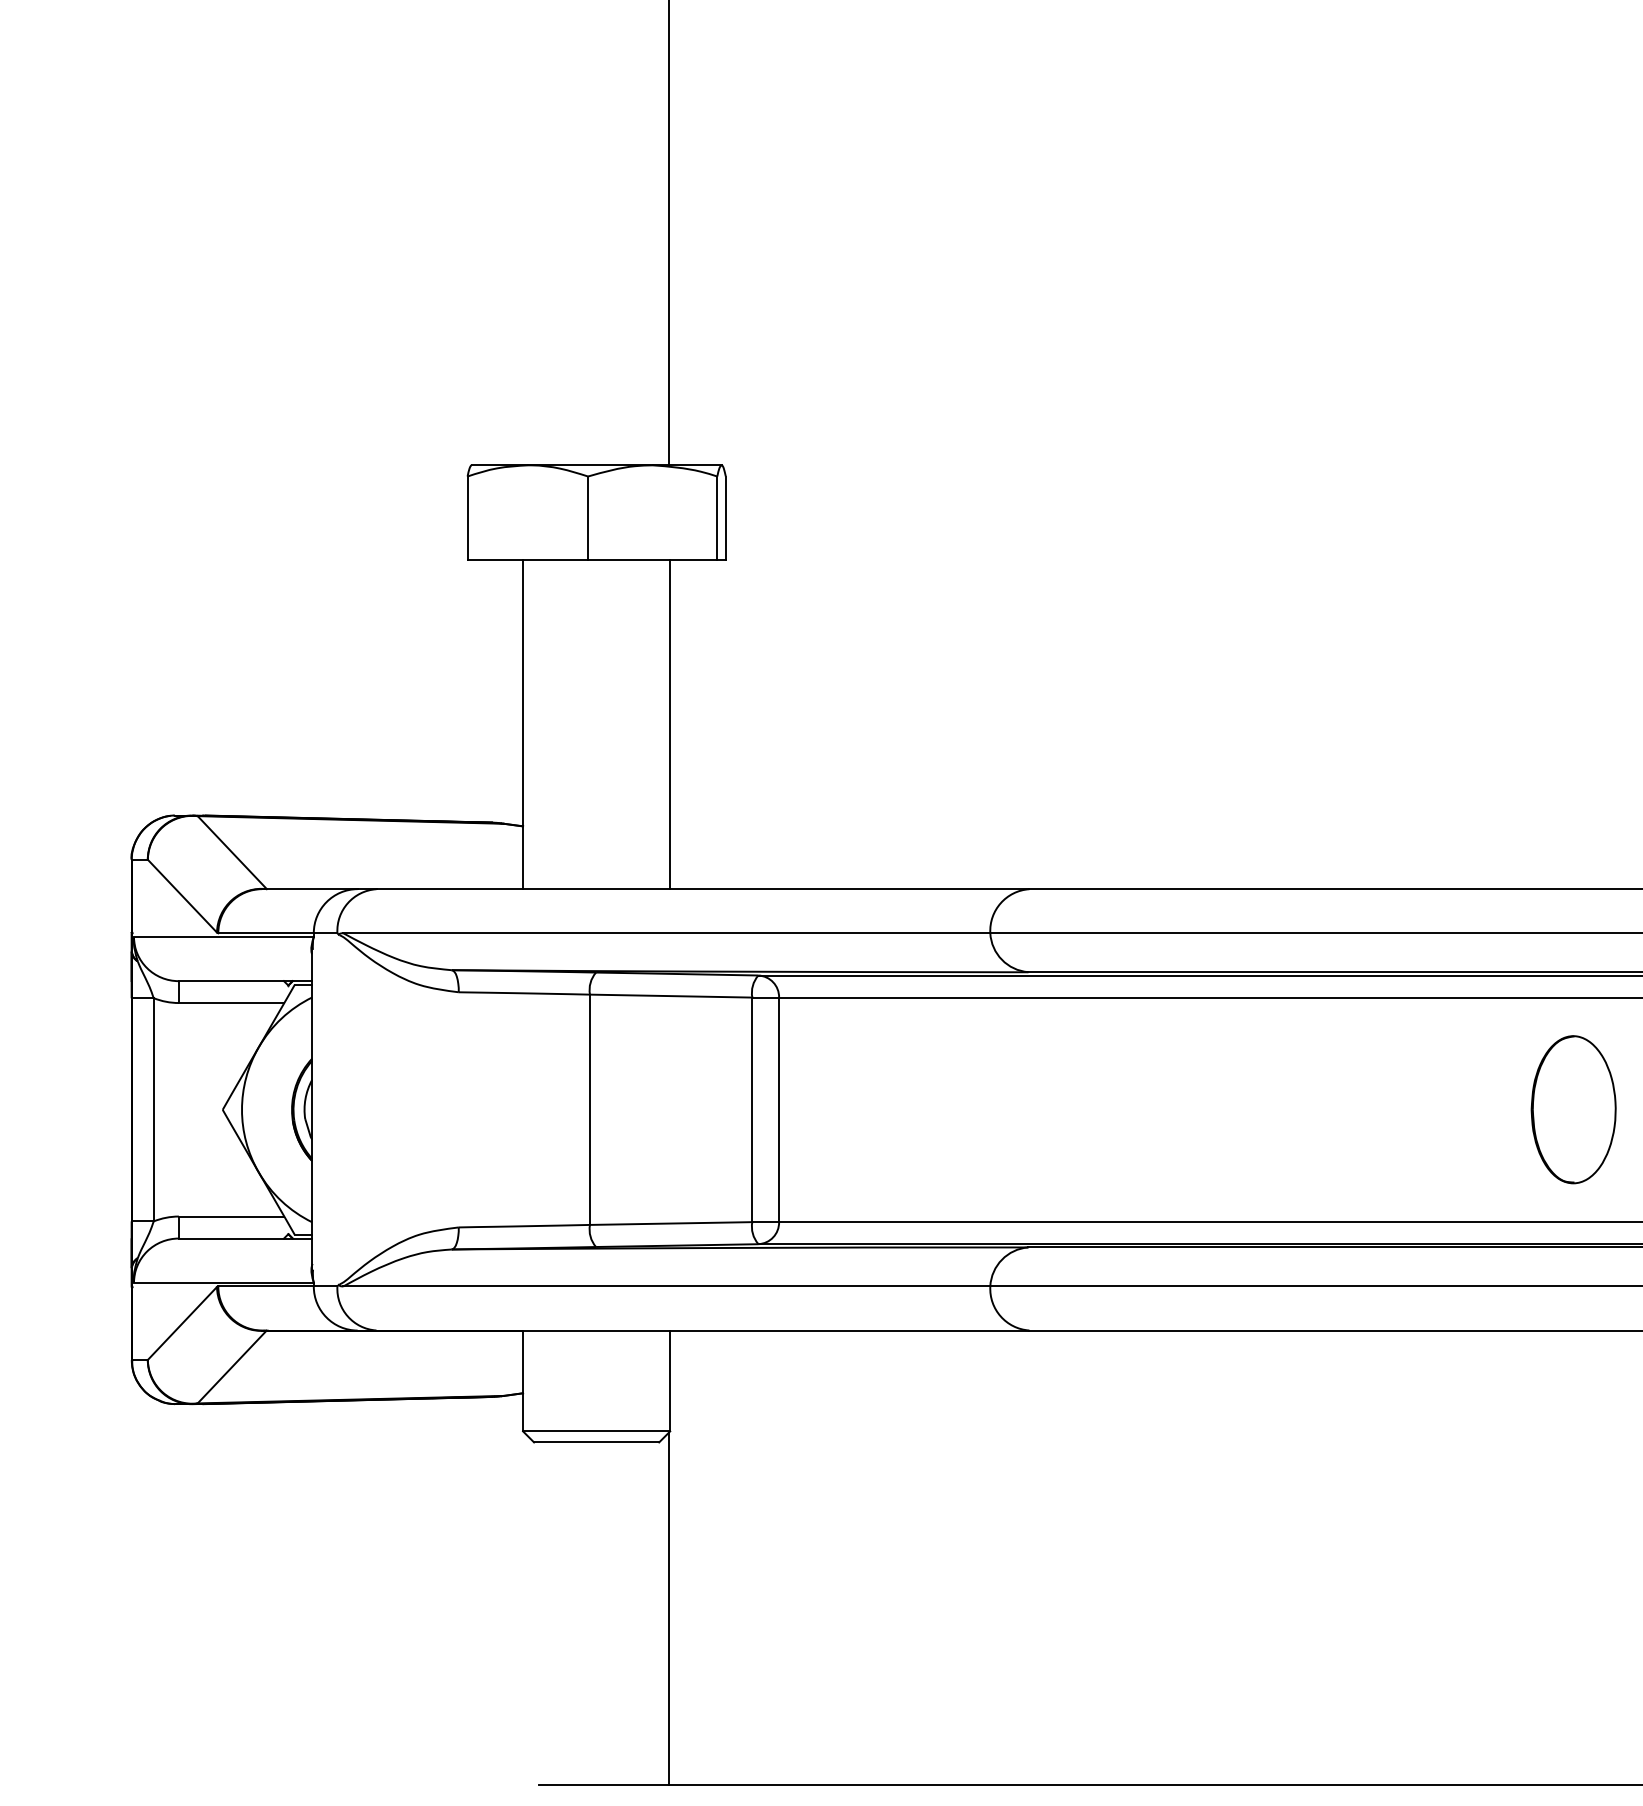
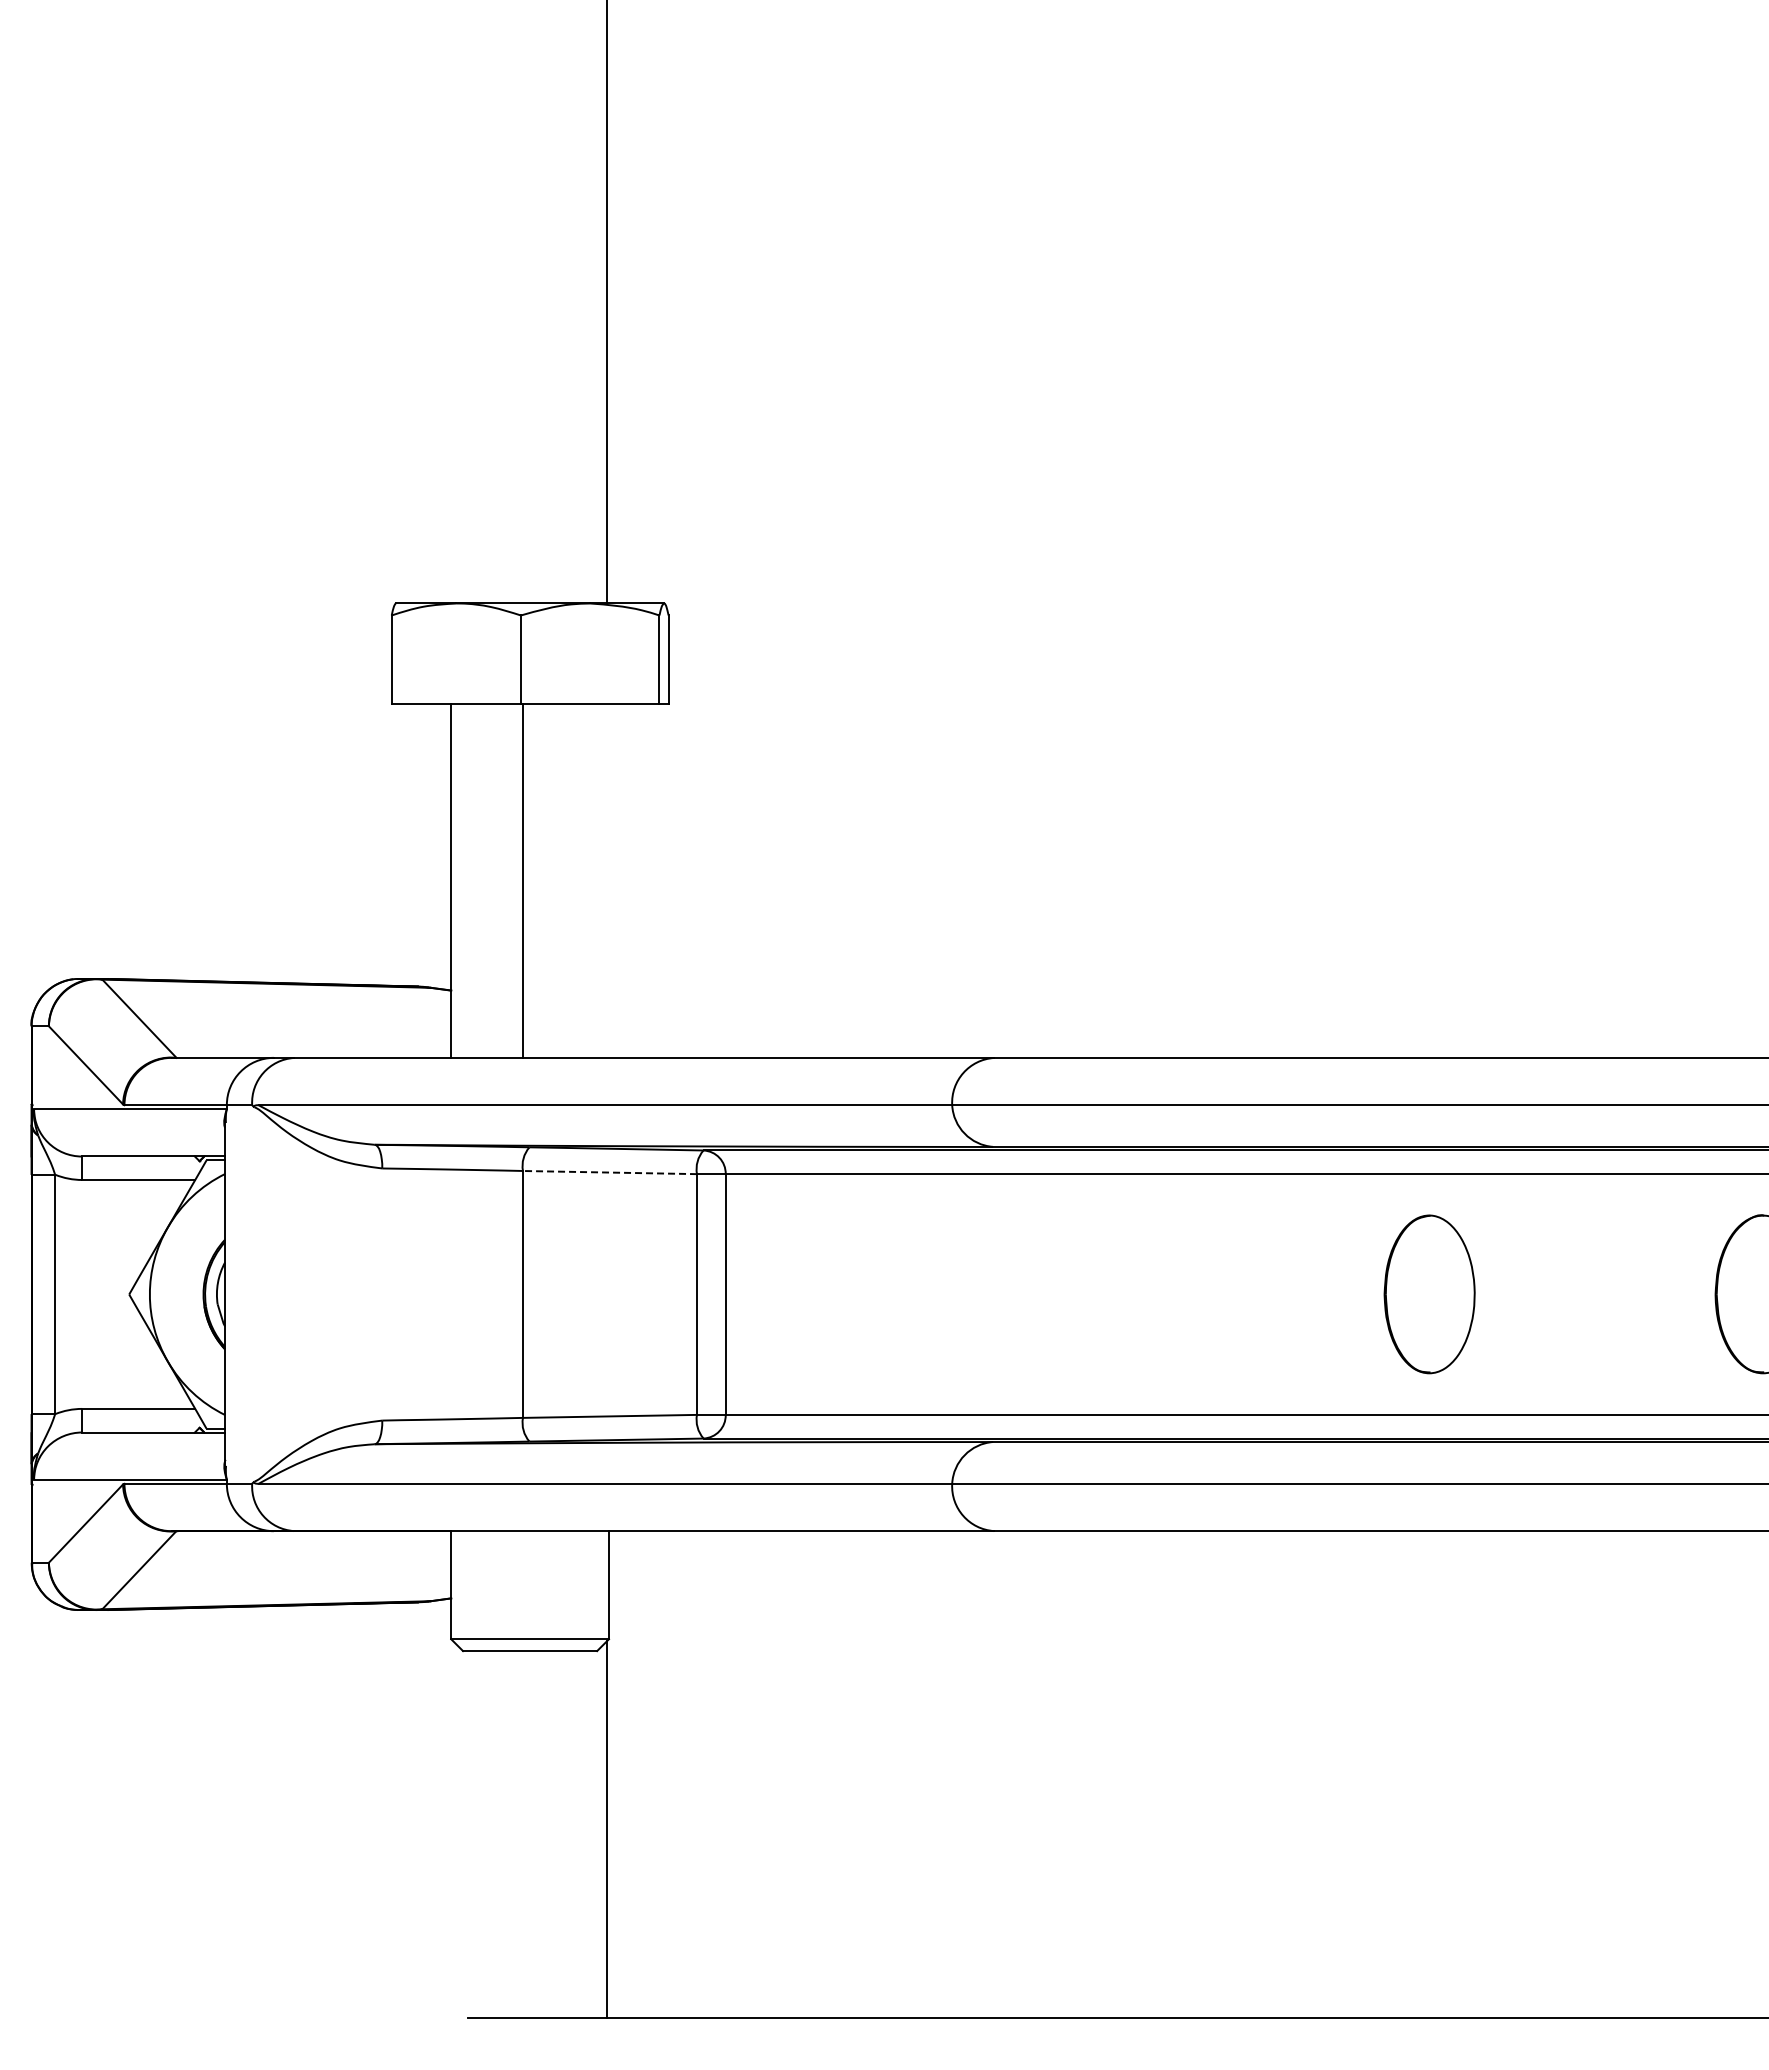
line: (669, 723) -> (522, 880), moved
line: (670, 996) -> (609, 1172), solid -> dashed
part: (1573, 1109) -> (1429, 1294), moved

